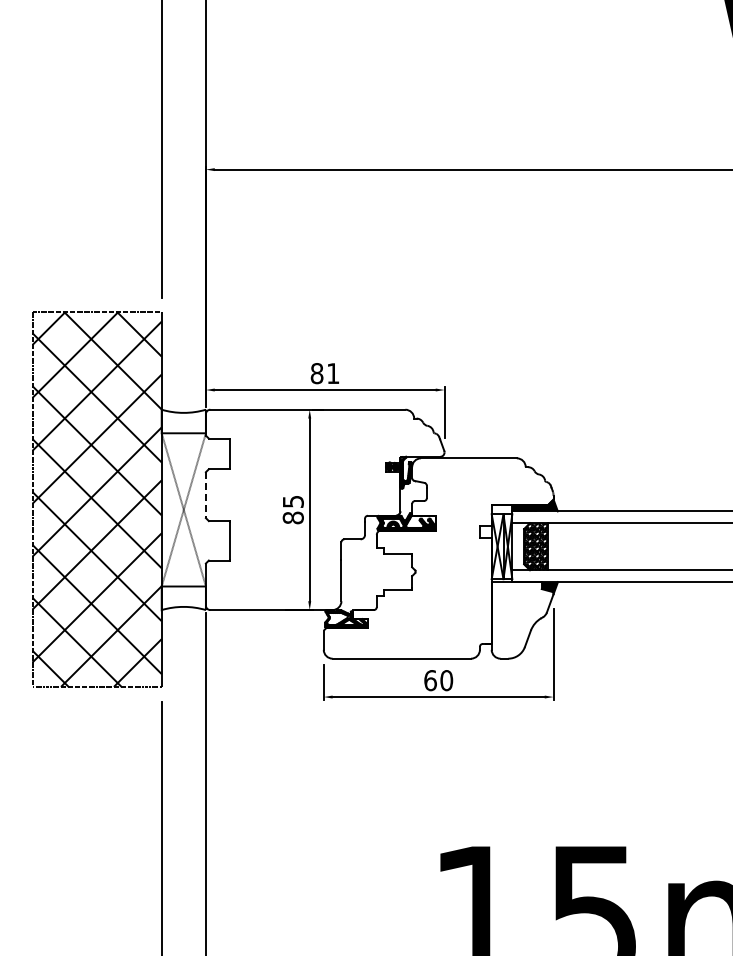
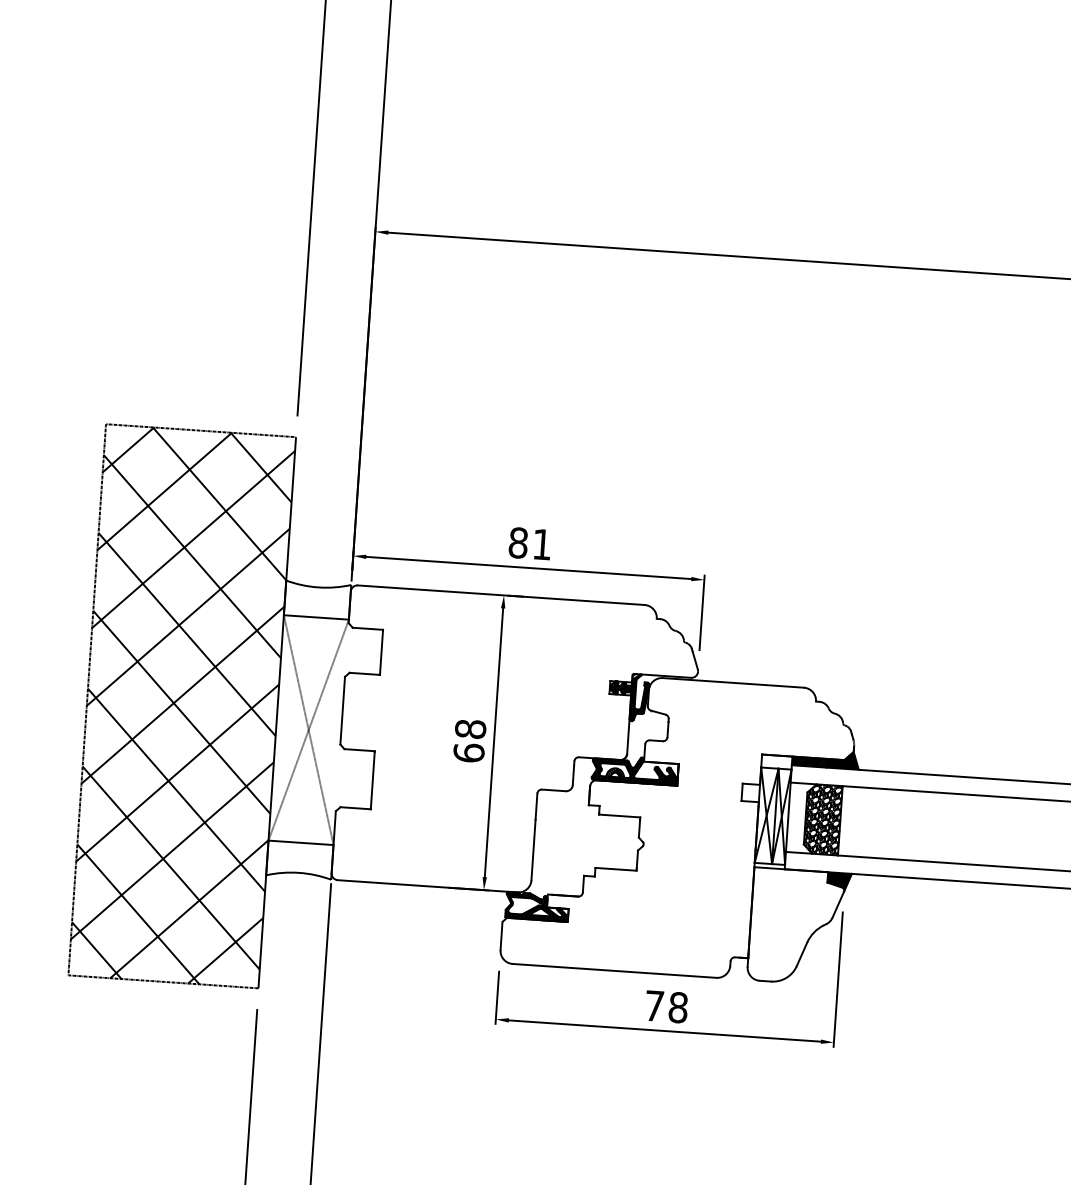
line: (205, 495) -> (342, 711), dashed -> solid
text: (292, 509) -> (468, 740), 85 -> 68
text: (438, 680) -> (666, 1006), 60 -> 78

